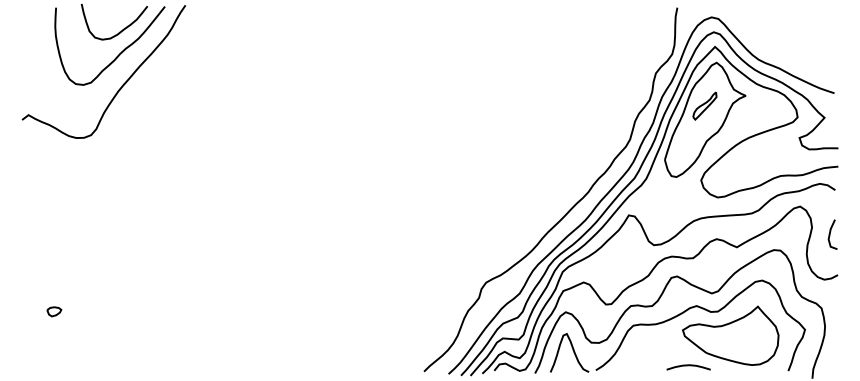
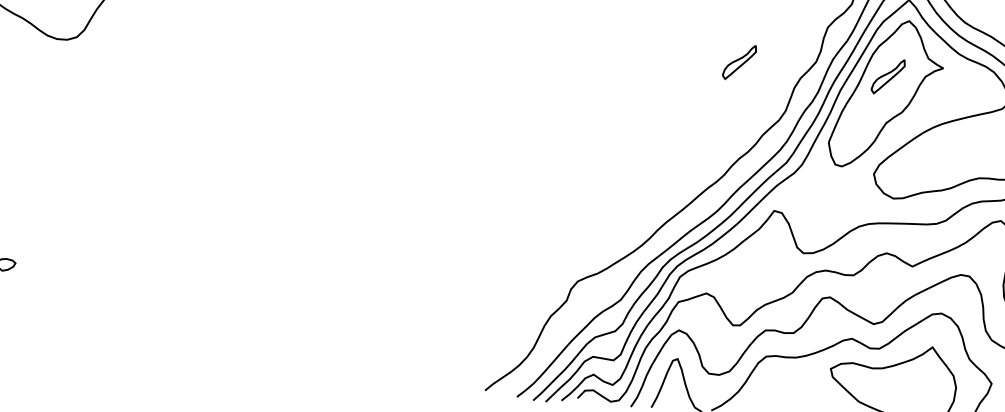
part: (591, 105) -> (739, 61), added

